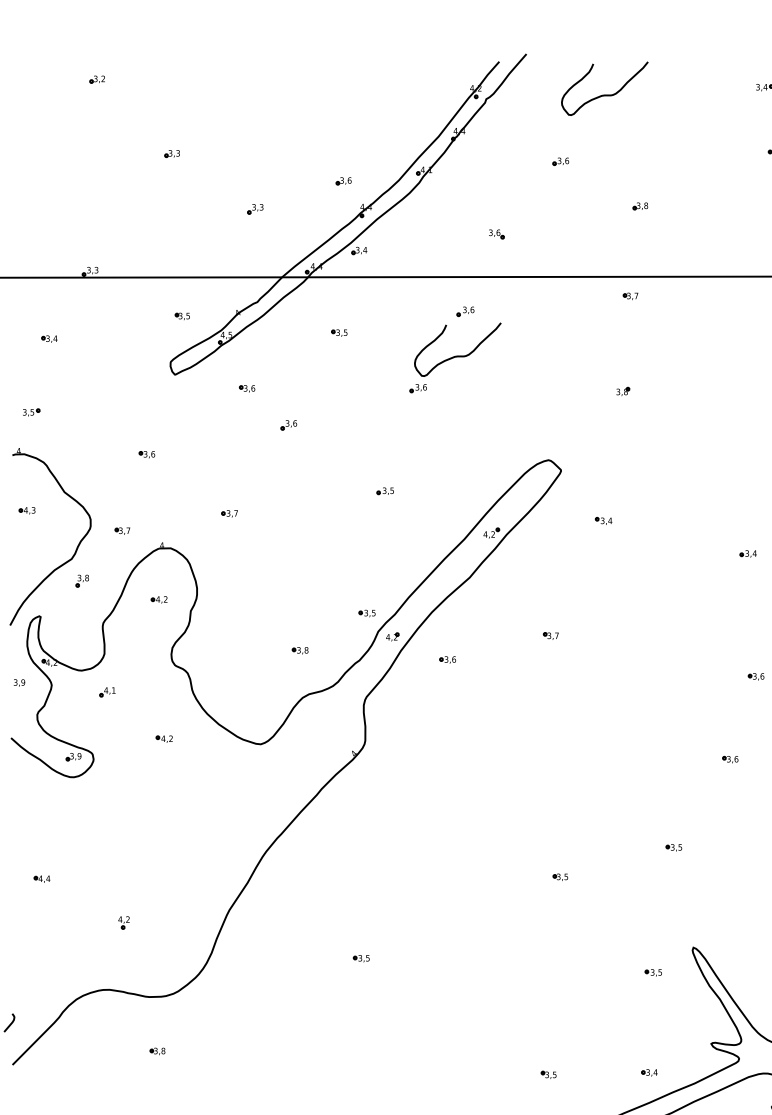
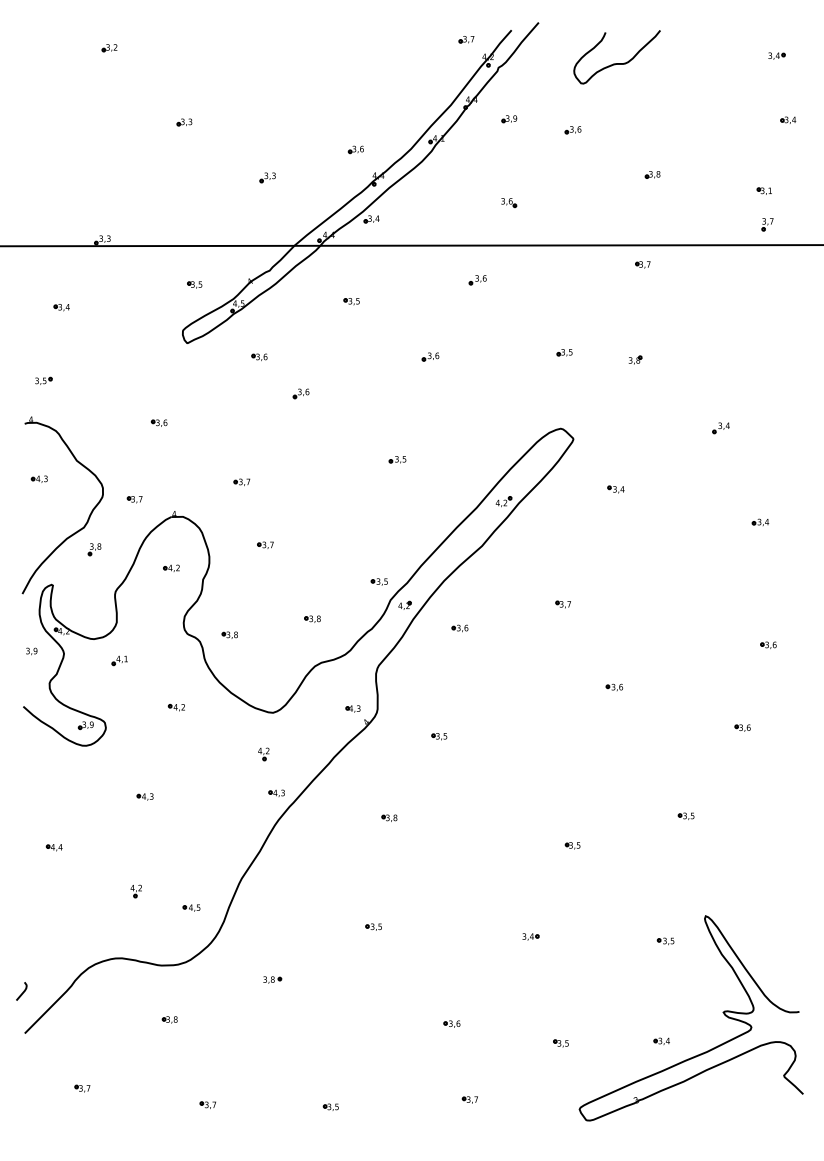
part: (454, 70) -> (466, 39), added
part: (497, 150) -> (509, 119), added
part: (751, 221) -> (763, 190), added
part: (755, 255) -> (767, 224), added
curve: (457, 355) -> (469, 324), removed
part: (552, 383) -> (564, 352), added
part: (708, 459) -> (720, 428), added
part: (253, 575) -> (265, 544), added
part: (217, 665) -> (229, 634), added
part: (602, 718) -> (614, 687), added
part: (340, 739) -> (352, 708), added
part: (427, 767) -> (439, 736), added
part: (251, 785) -> (263, 754), added
part: (264, 823) -> (276, 792), added
part: (132, 827) -> (144, 796), added
part: (377, 848) -> (389, 817), added
part: (179, 938) -> (191, 907), added
part: (518, 967) -> (530, 936), added
part: (260, 1010) -> (272, 979), added
part: (439, 1054) -> (451, 1023), added

